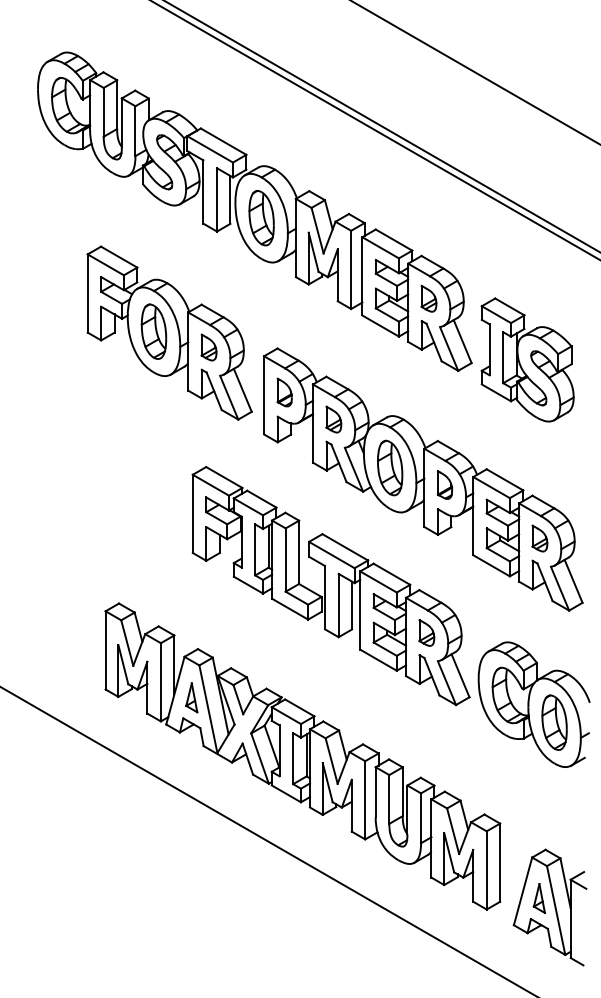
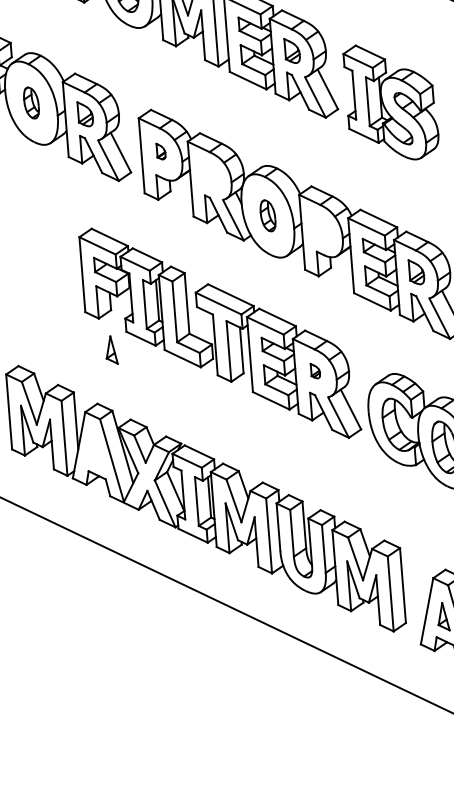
part: (153, 331) -> (30, 102), size x0.6
part: (284, 392) -> (161, 151), size x0.6
part: (333, 419) -> (209, 173), removed
part: (390, 467) -> (268, 215), size x0.6
part: (444, 484) -> (321, 227), removed
part: (426, 632) -> (315, 370), size x0.6
part: (191, 697) -> (111, 350), moved

